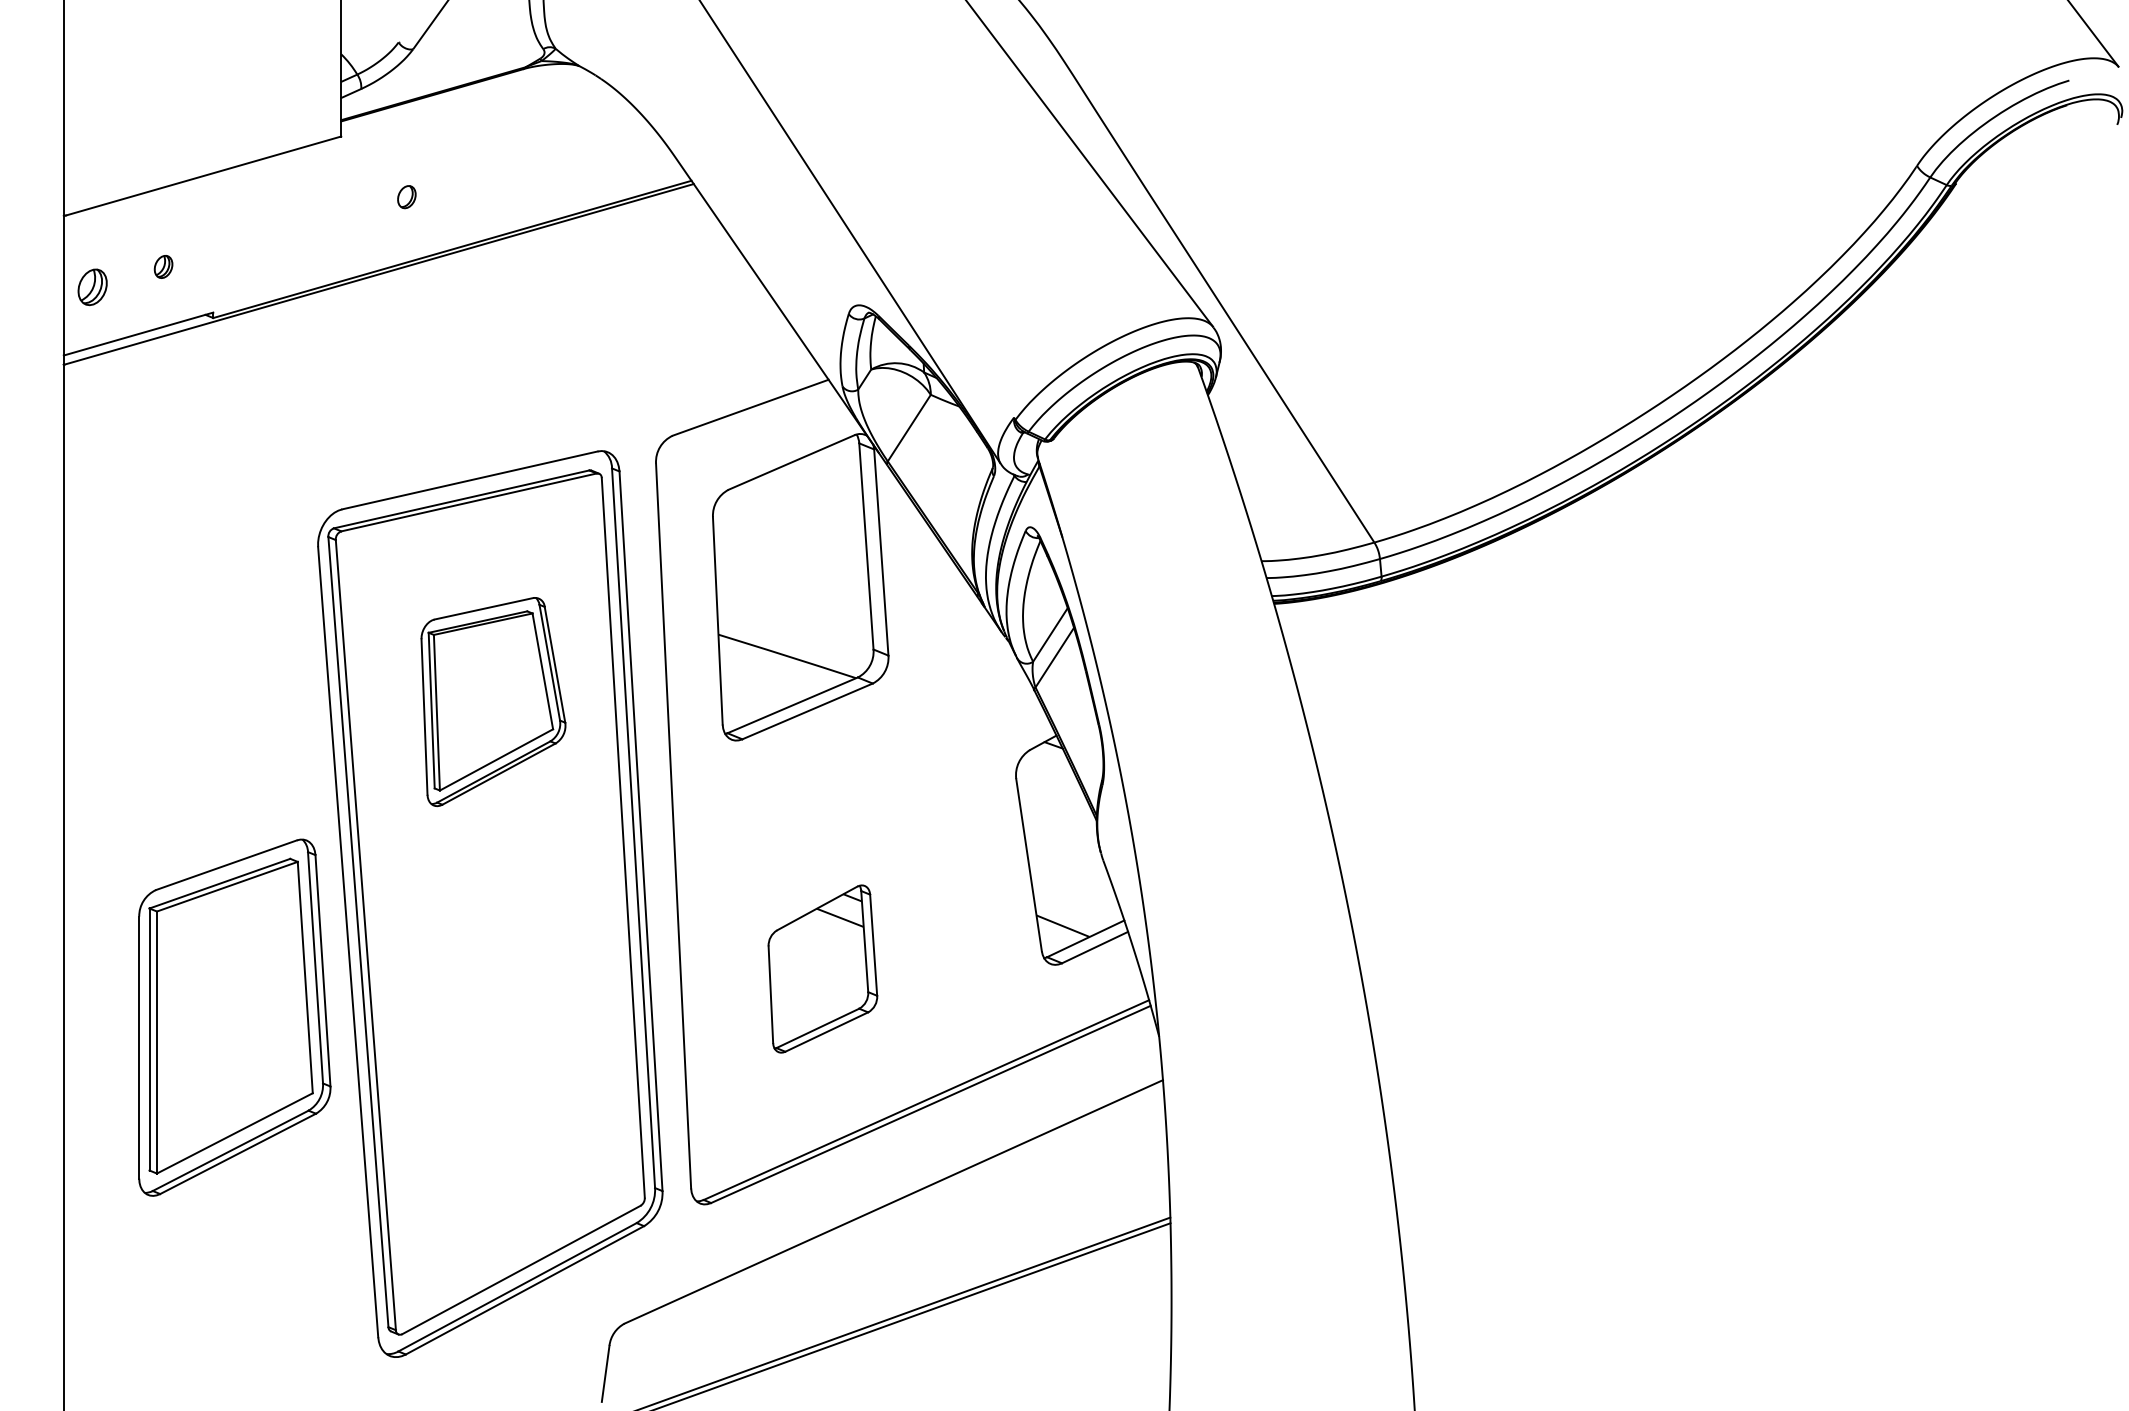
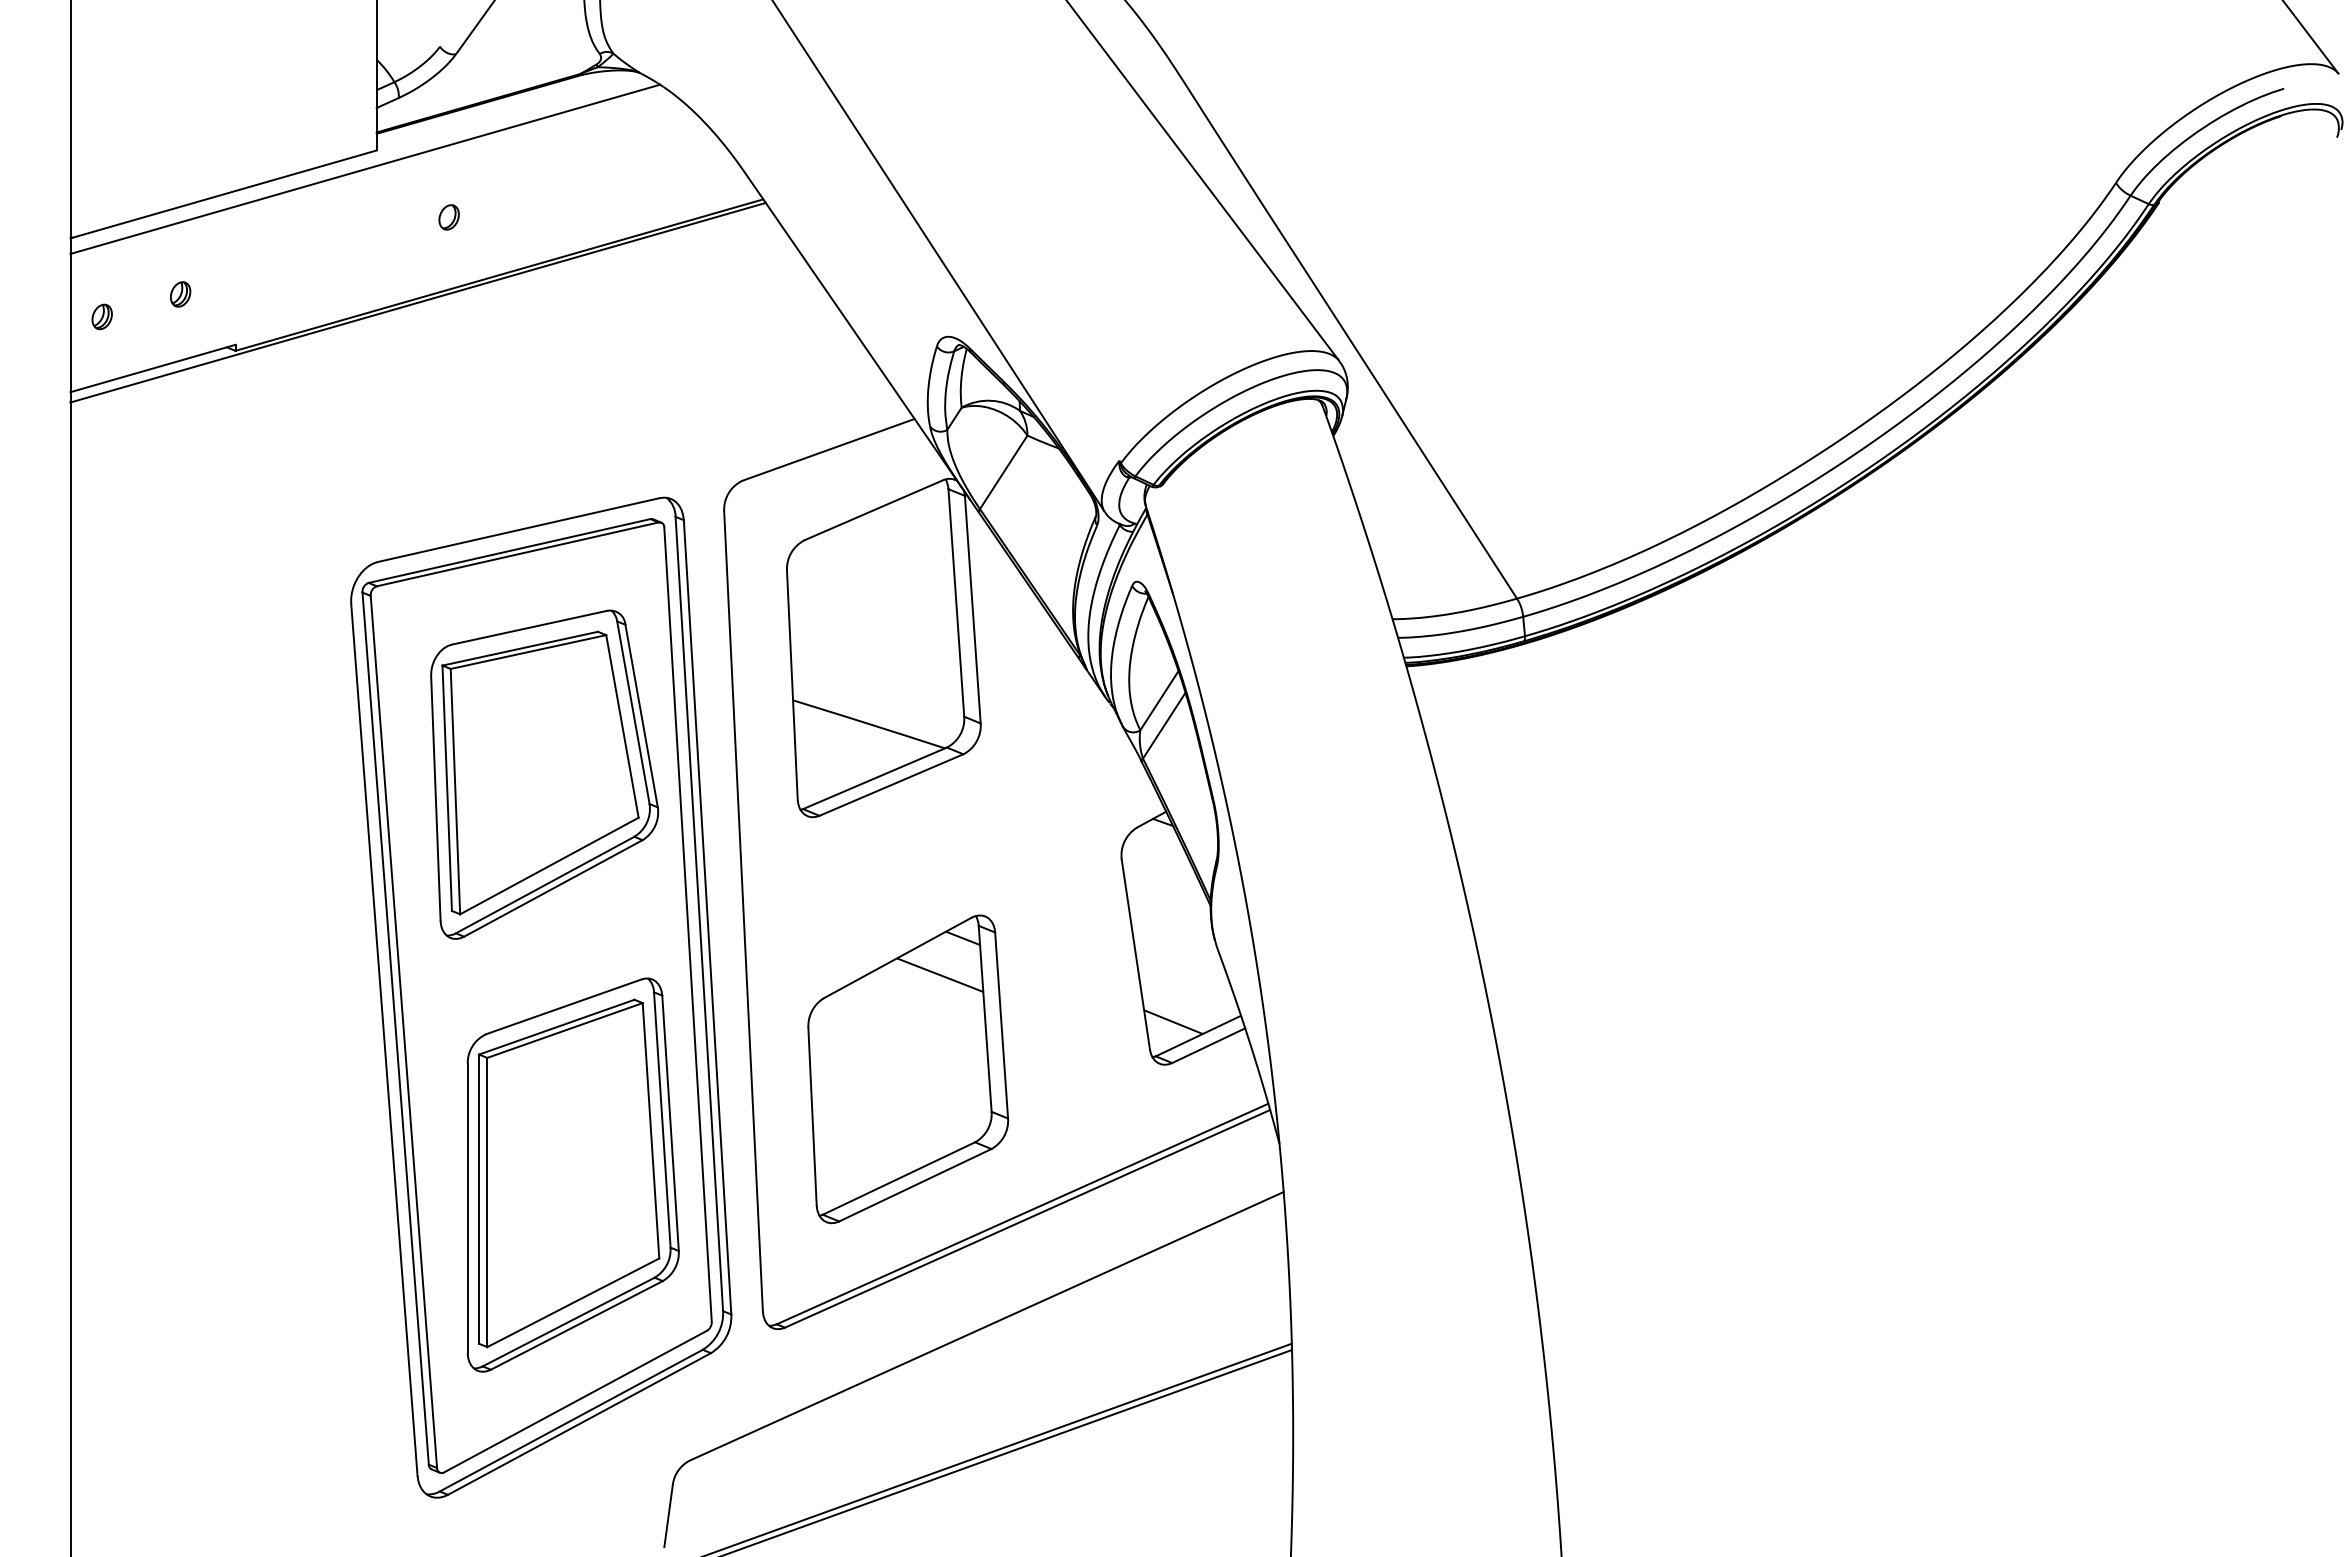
line: (331, 152) -> (365, 168), added
part: (91, 286) -> (101, 316), size x0.62
part: (493, 701) -> (544, 774), size x1.43
part: (823, 969) -> (908, 1069), size x1.67
part: (234, 1017) -> (572, 1174), moved

